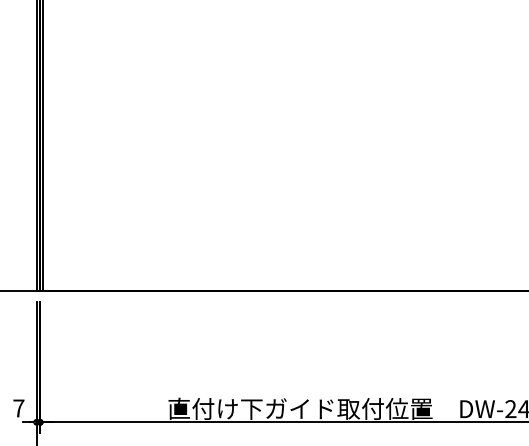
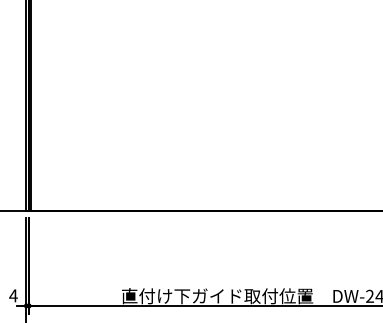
text: (18, 407) -> (13, 295), 7 -> 4

